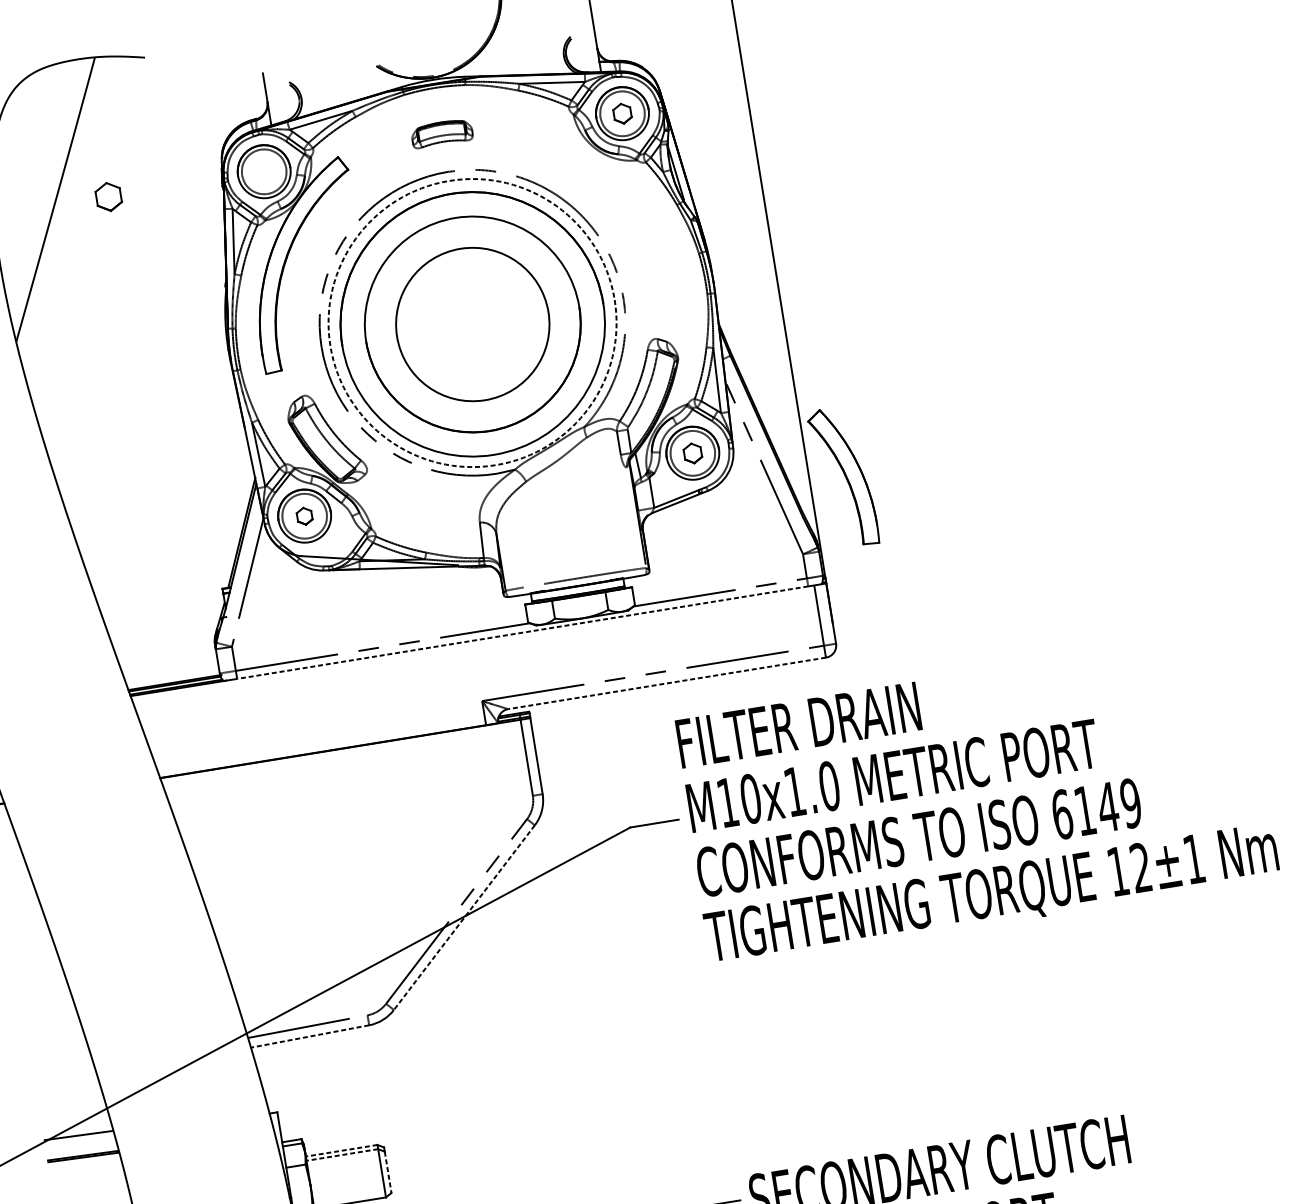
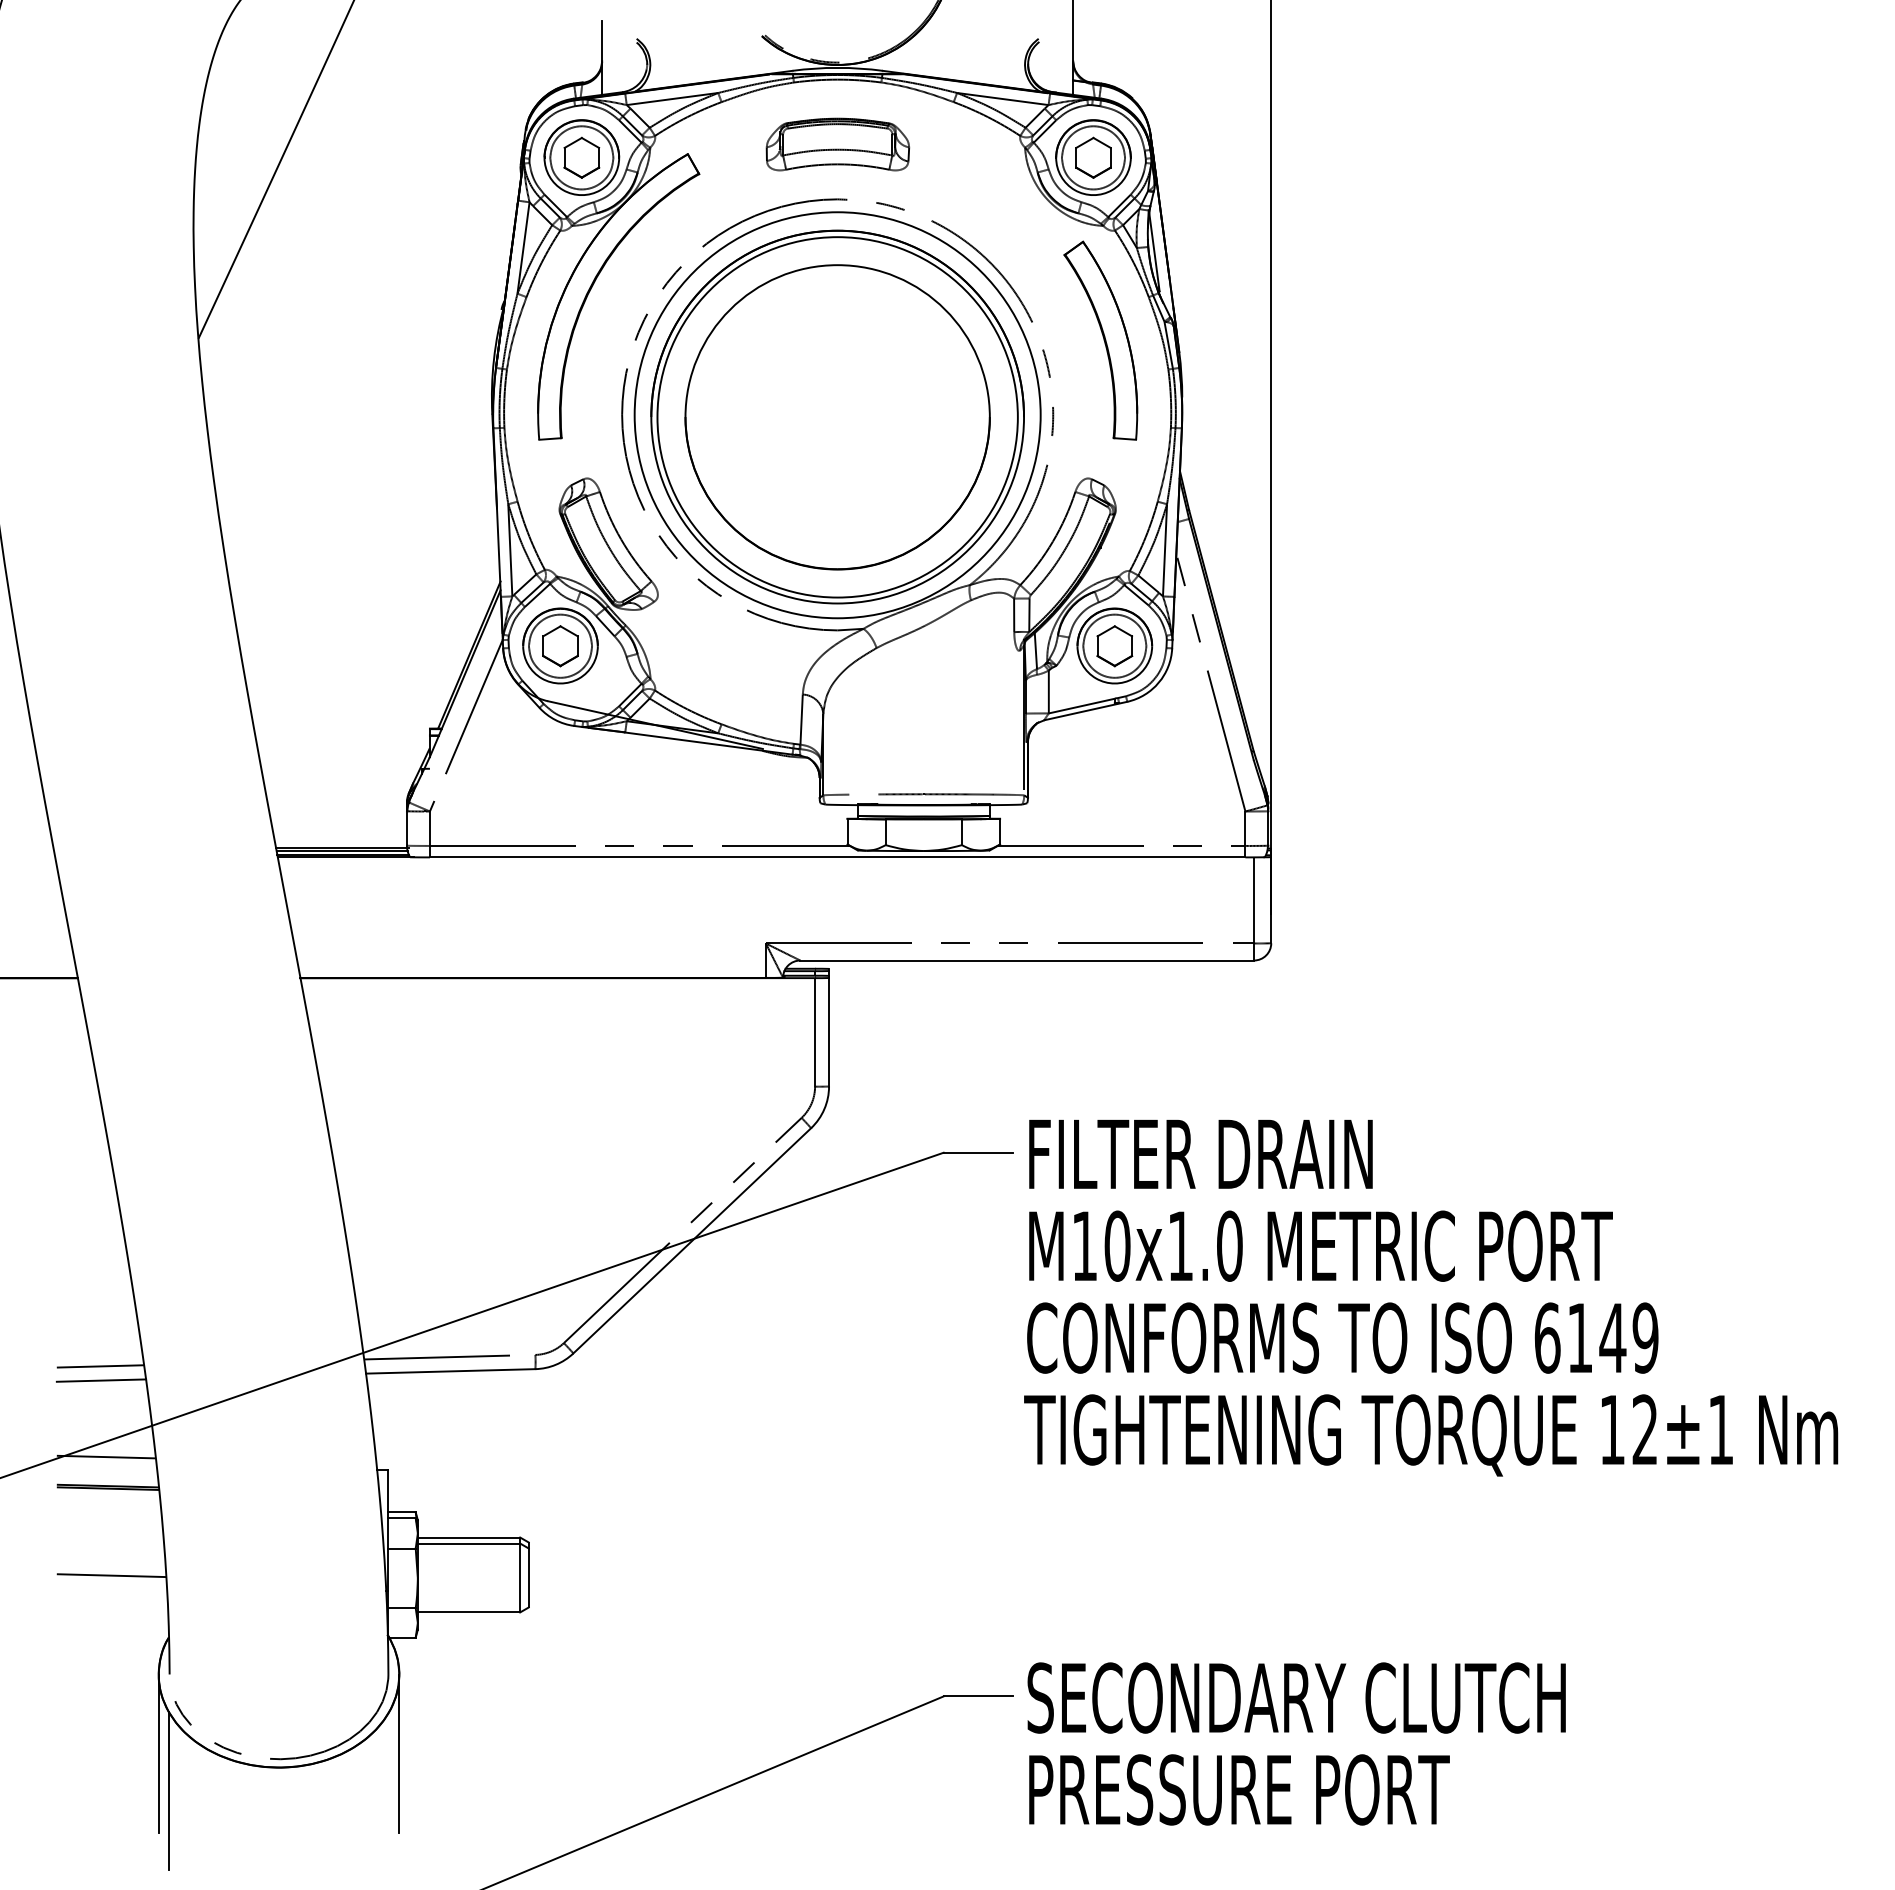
part: (622, 113) -> (1093, 157), size x1.43
part: (441, 133) -> (837, 144), size x1.67
part: (108, 196) -> (581, 157), moved
circle: (472, 323) -> (837, 415), dashed -> solid
circle: (472, 324) -> (837, 417), size x1.67
part: (692, 453) -> (1114, 646), size x1.43
part: (843, 477) -> (1100, 340), moved
part: (304, 516) -> (560, 646), size x1.67
line: (522, 632) -> (837, 857), dashed -> solid
line: (667, 683) -> (1027, 960), dashed -> solid
text: (976, 799) -> (1431, 1298), moved
line: (464, 917) -> (692, 1240), dashed -> solid
line: (309, 1036) -> (450, 1371), dashed -> solid
line: (64, 1072) -> (100, 1366), added
line: (66, 1082) -> (101, 1380), added
line: (341, 1150) -> (468, 1537), dashed -> solid
line: (342, 1155) -> (468, 1543), dashed -> solid
line: (387, 1172) -> (528, 1578), dashed -> solid

